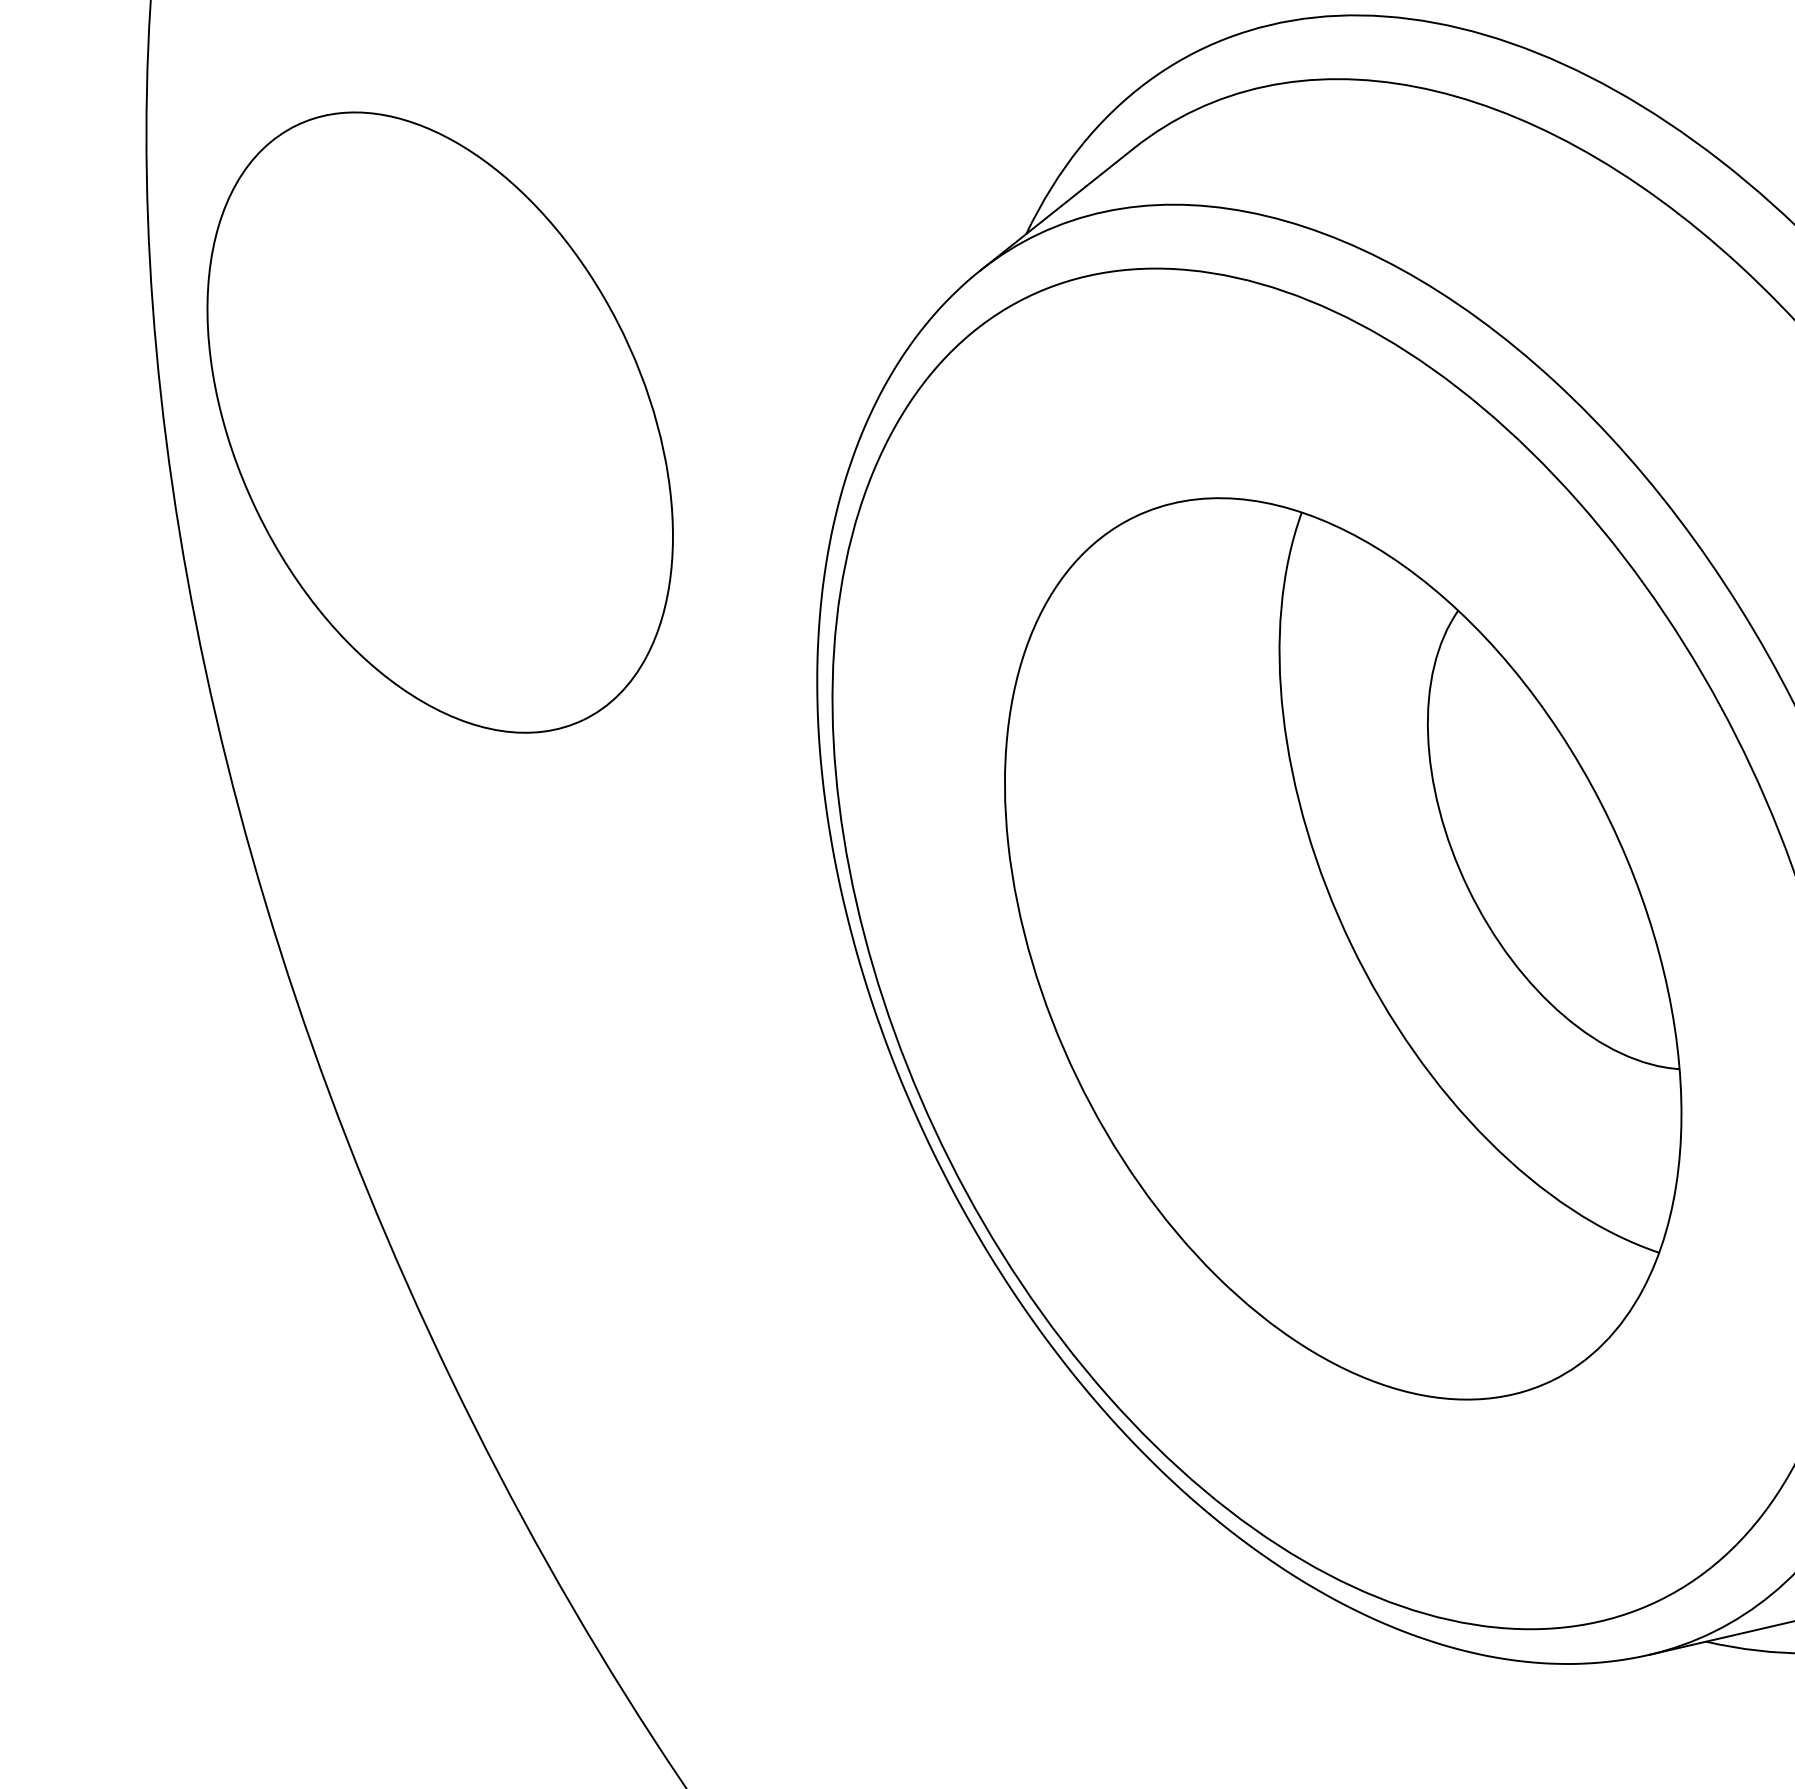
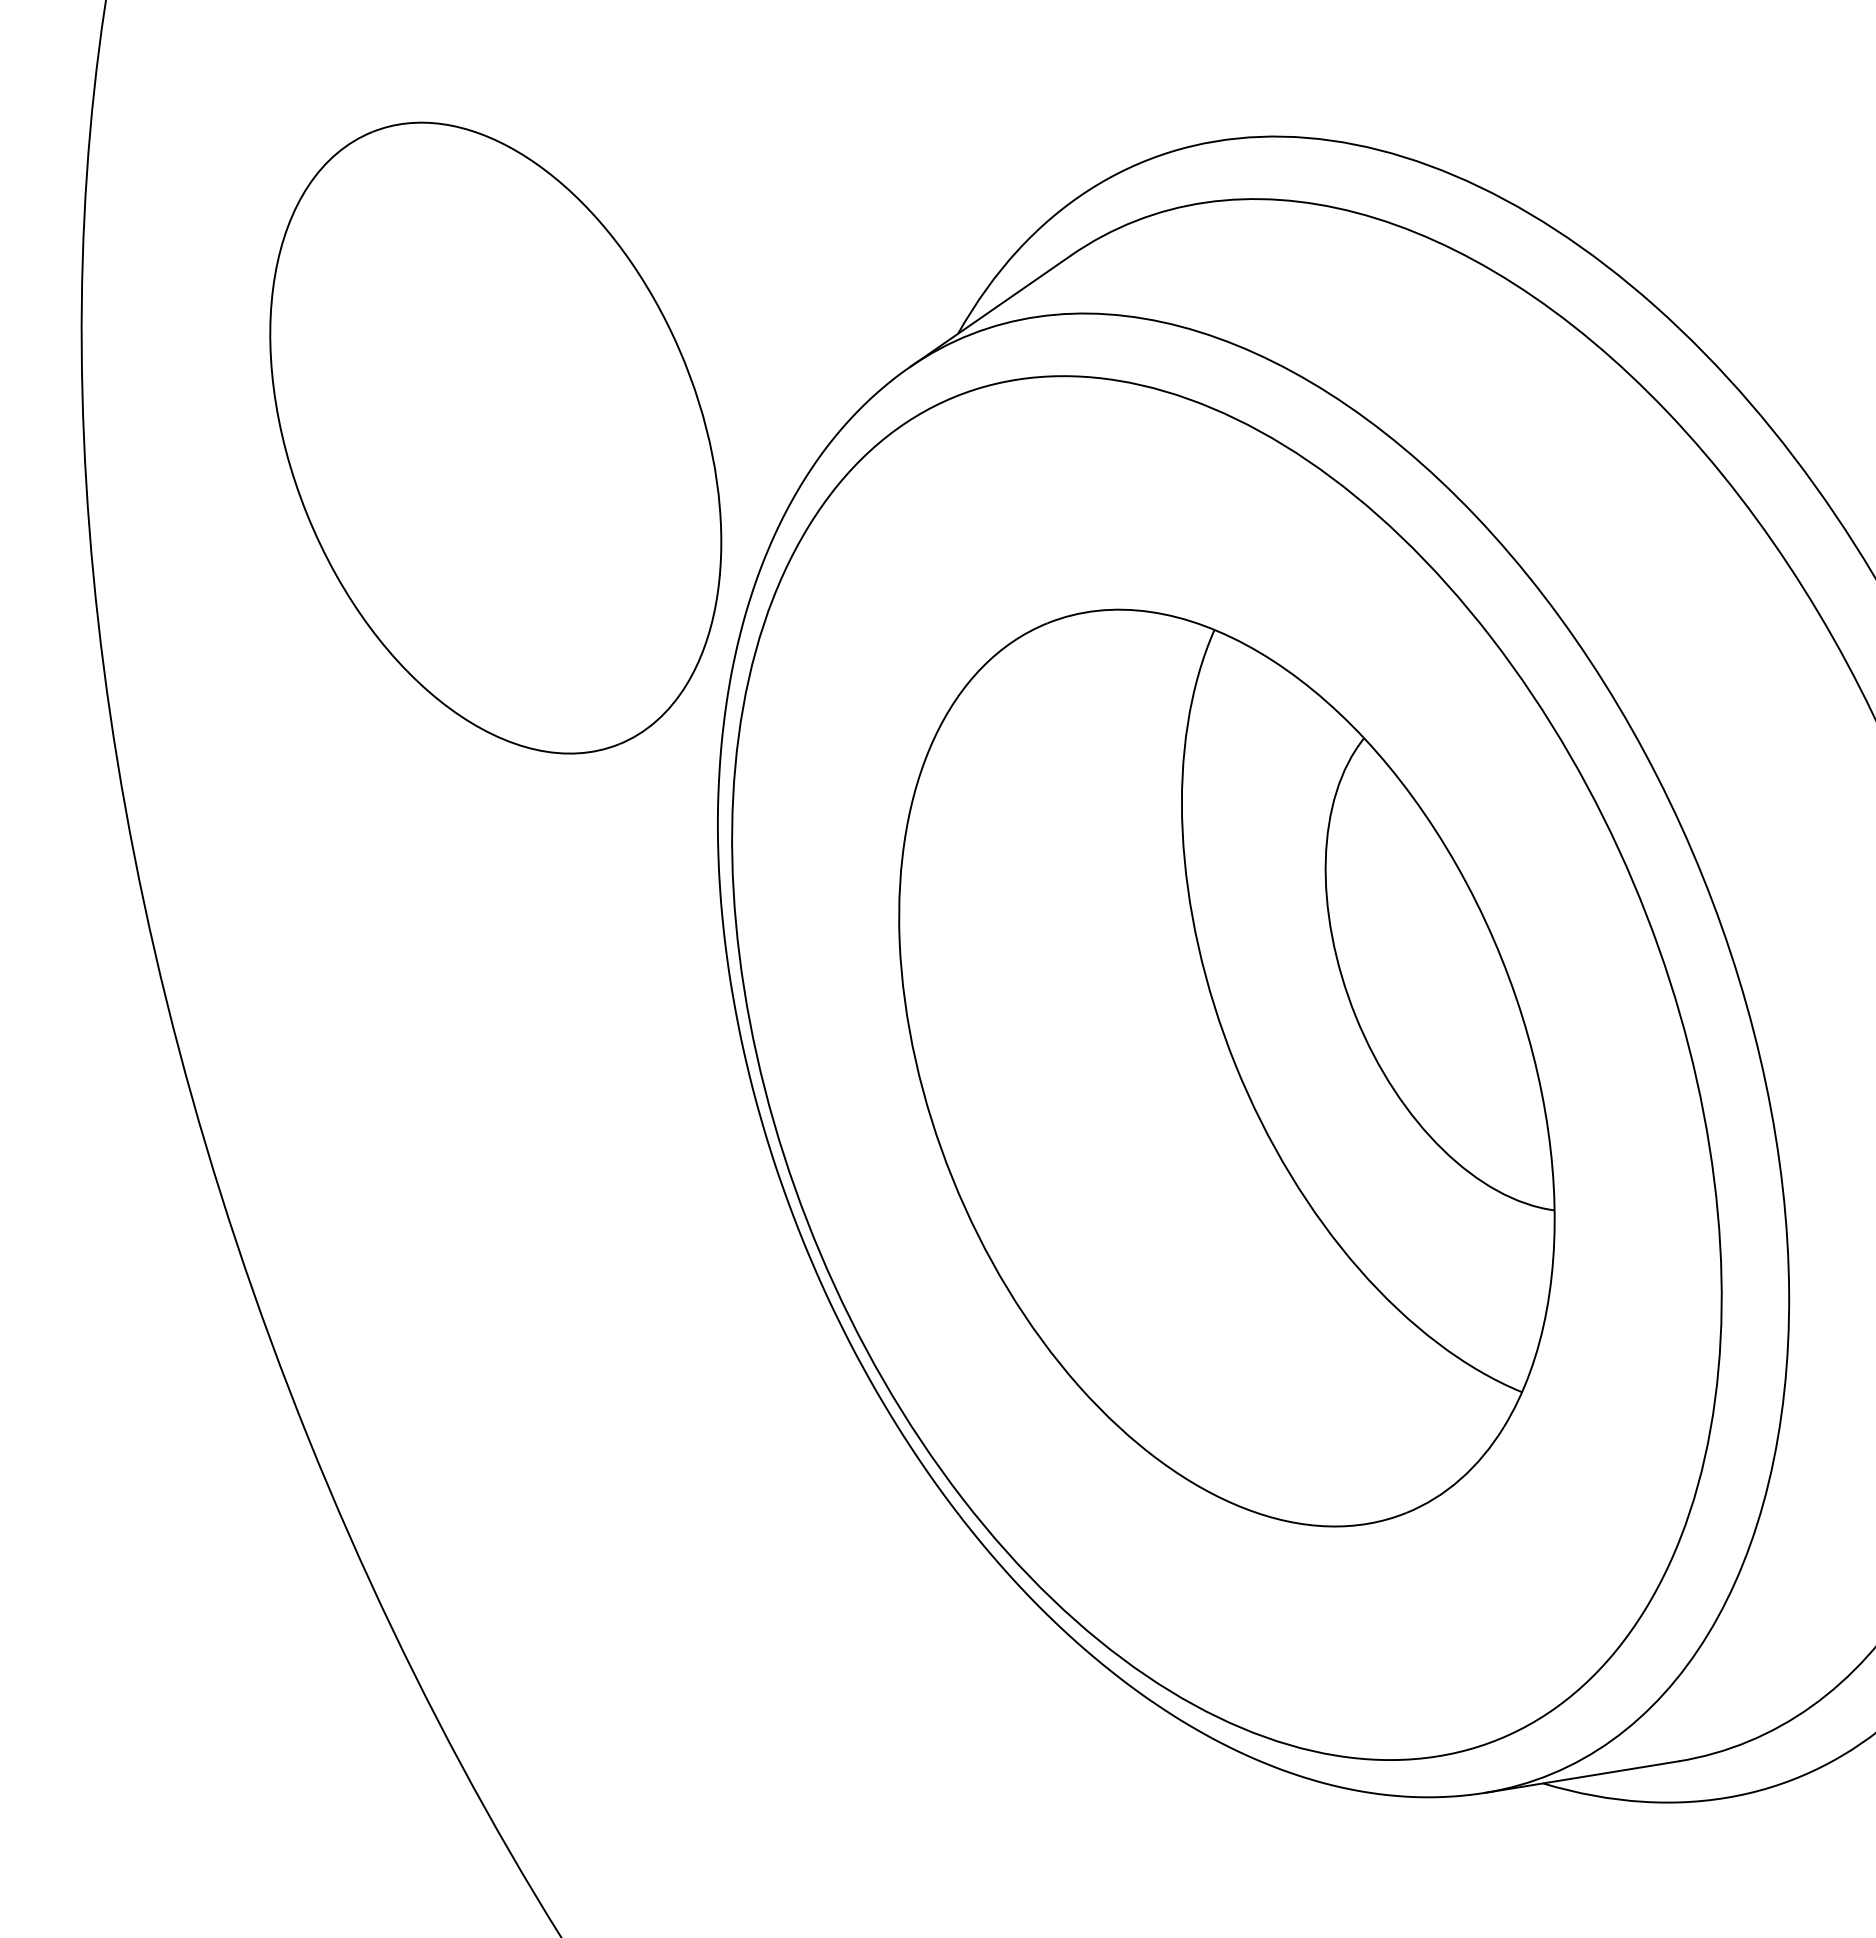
part: (439, 422) -> (495, 437), moved

